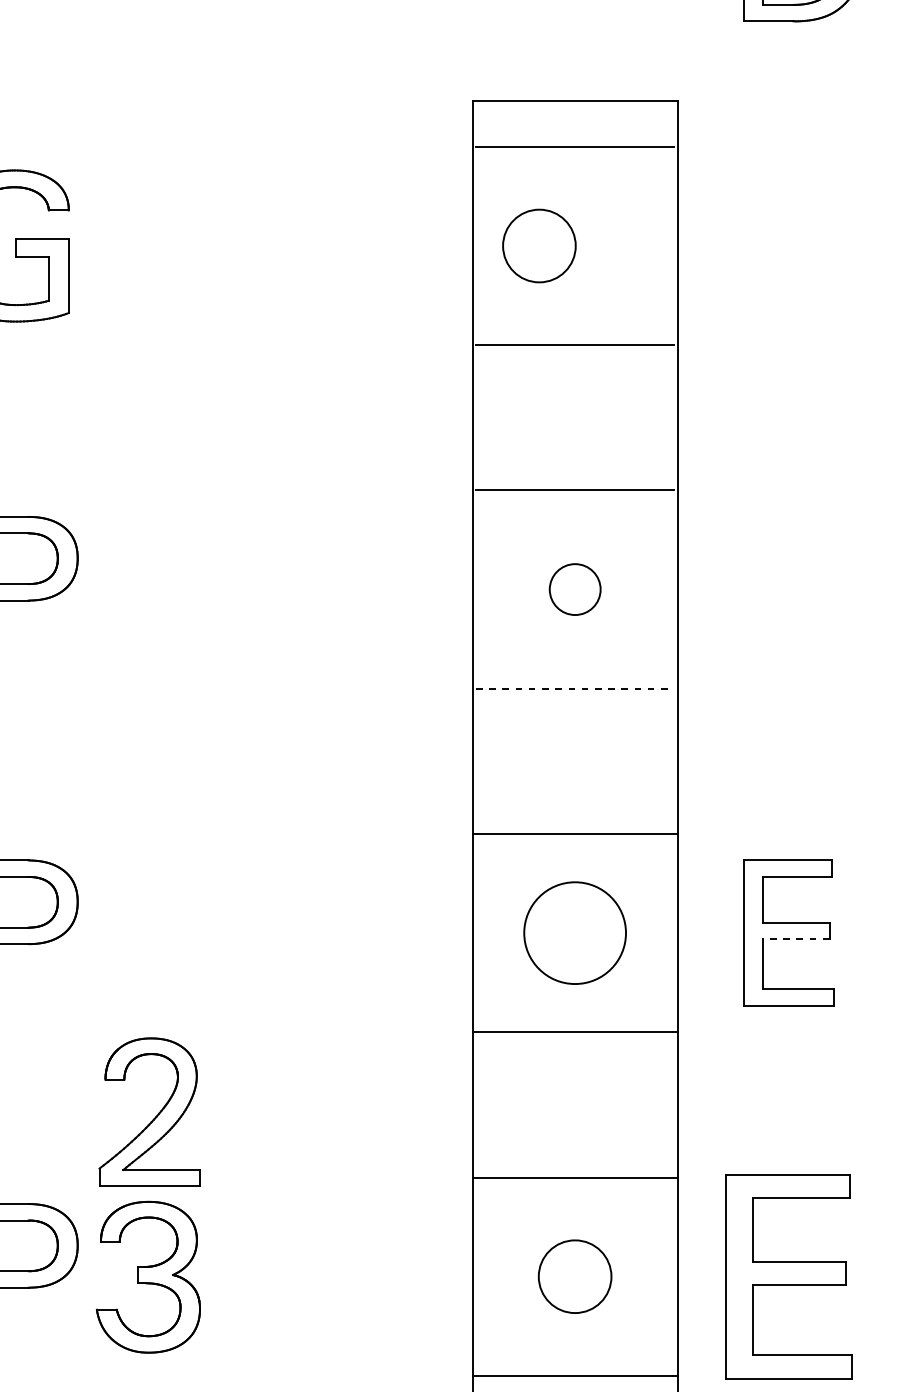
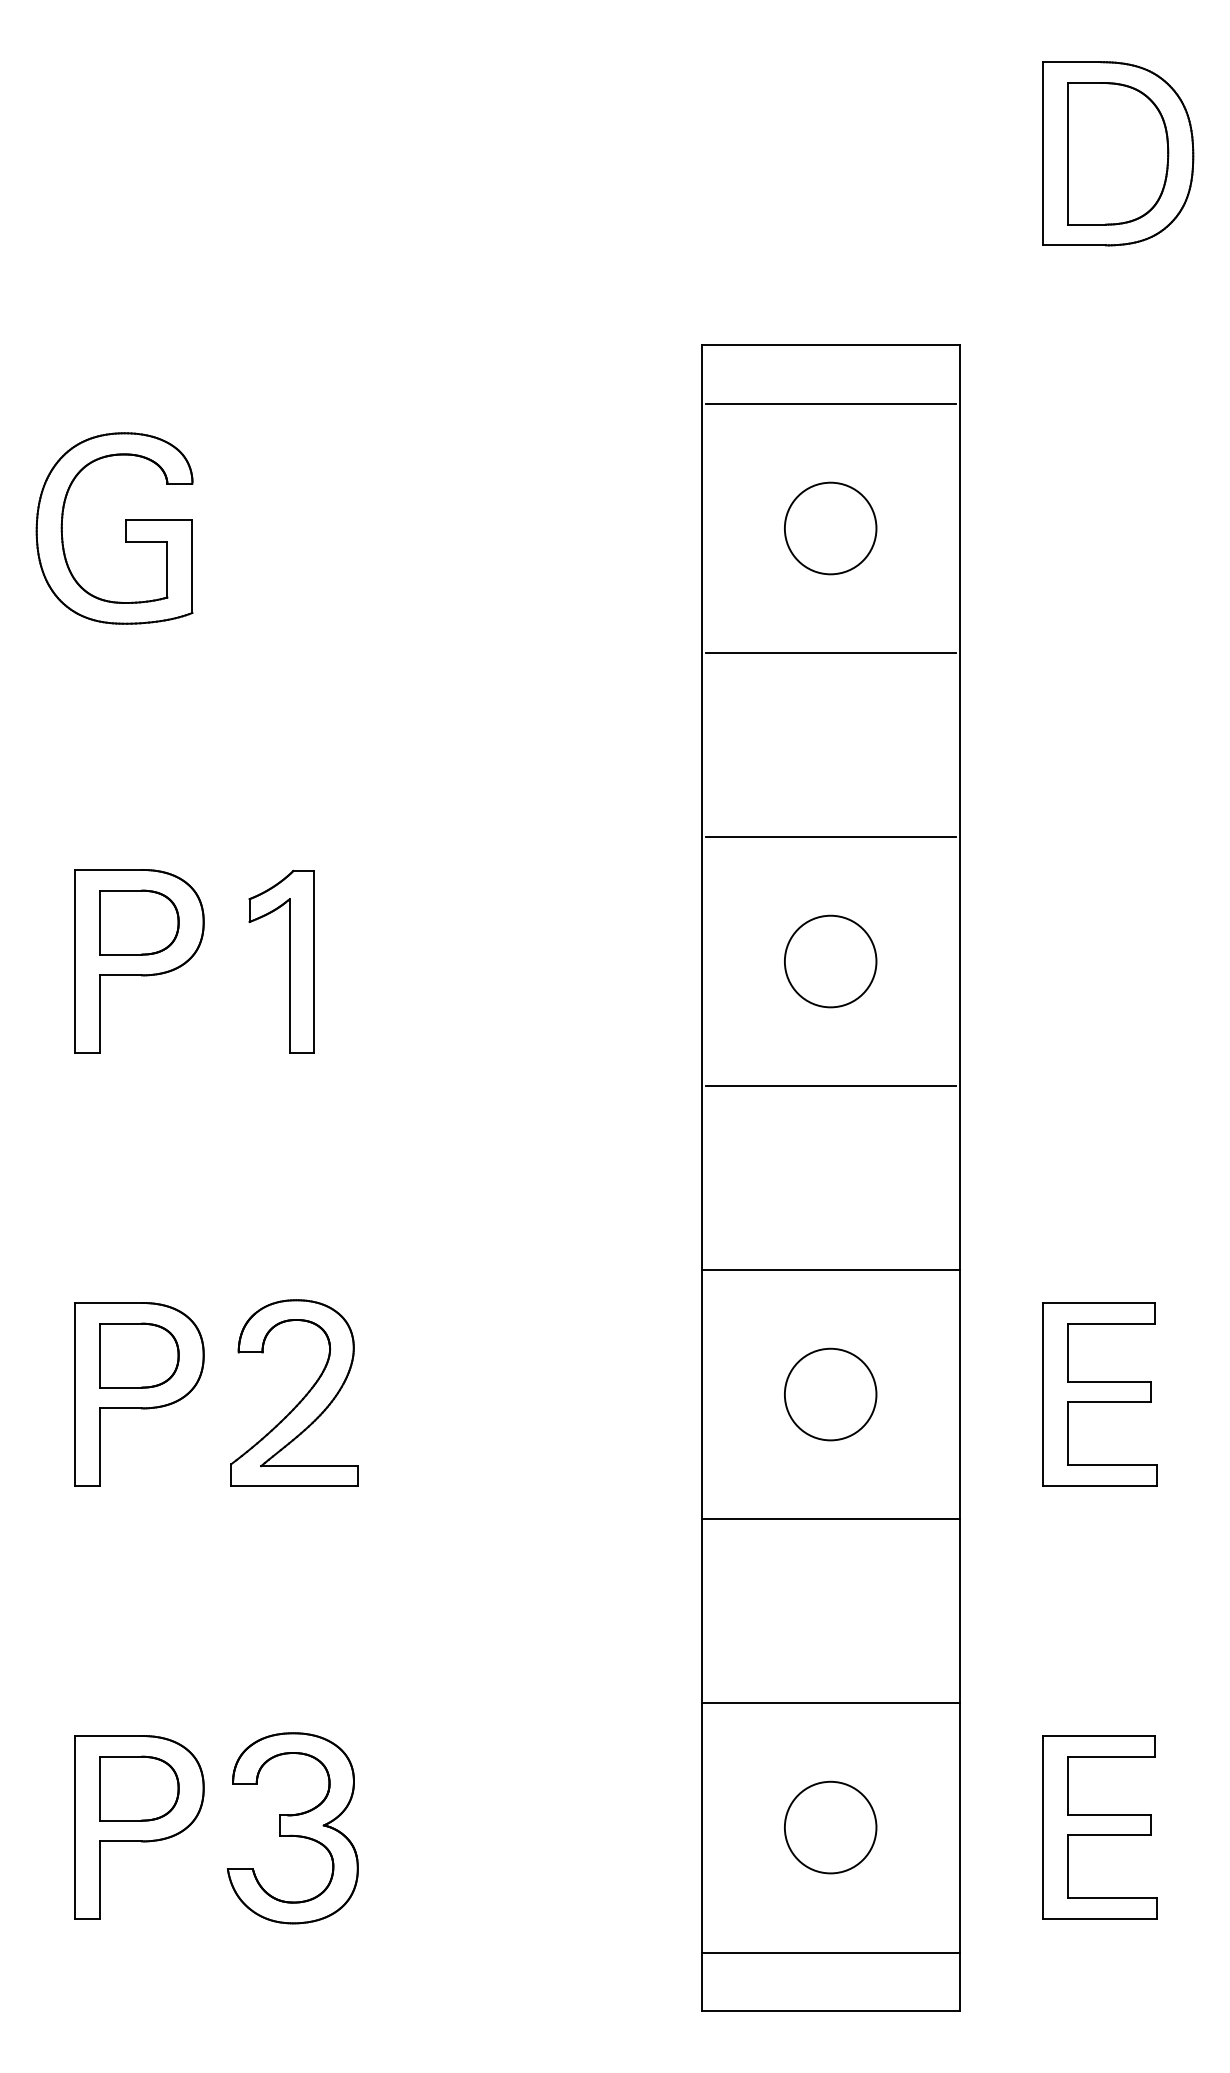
circle: (539, 246) -> (830, 528), moved
part: (145, 589) -> (289, 961), added
circle: (575, 589) -> (830, 961), size x1.43
line: (575, 688) -> (830, 1086), dashed -> solid
circle: (575, 933) -> (830, 1394), size x0.71
line: (796, 939) -> (1109, 1402), dashed -> solid
part: (156, 1115) -> (302, 1397), moved
part: (788, 1276) -> (1099, 1827), size x0.71

